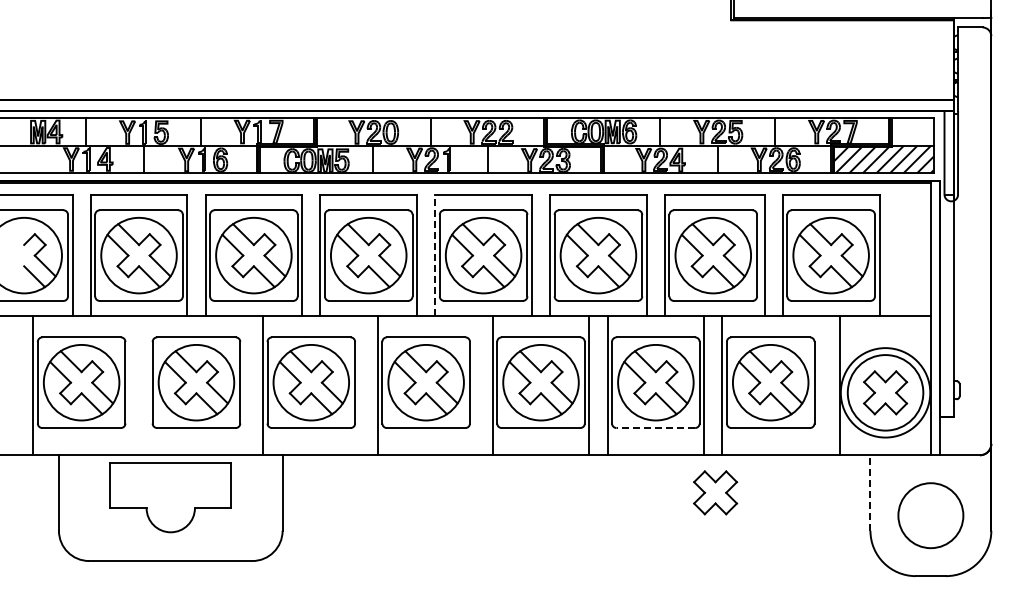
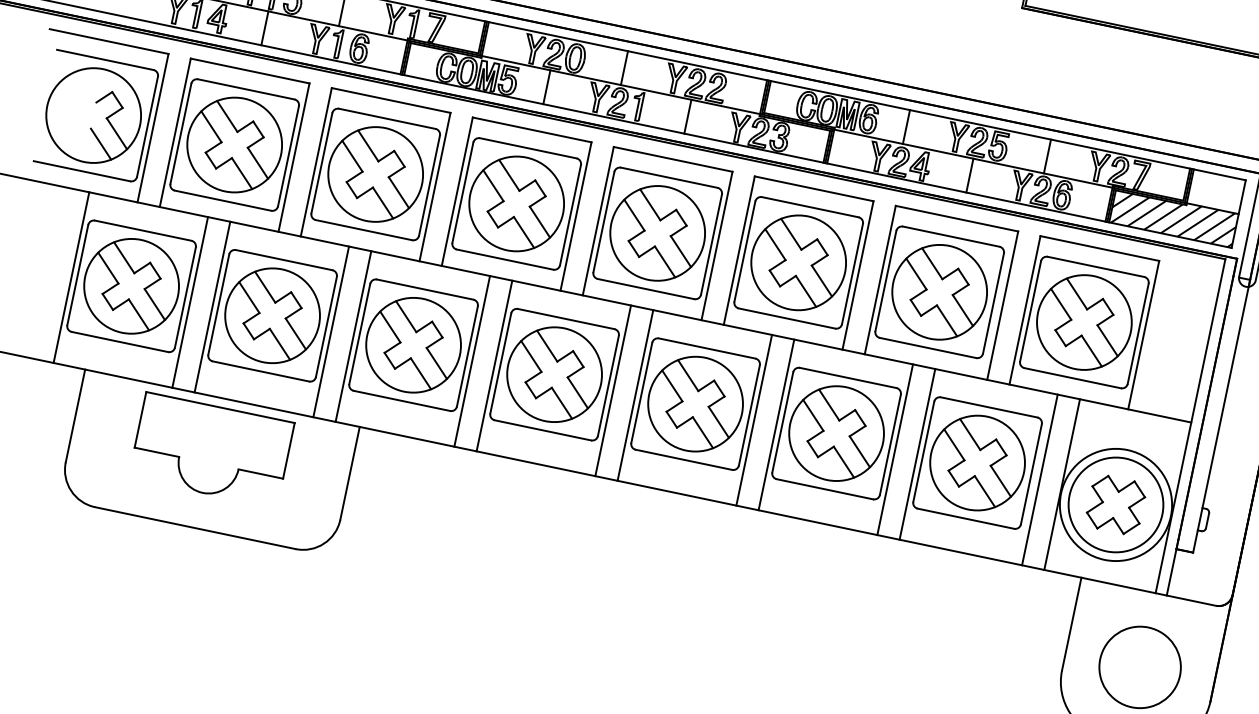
line: (435, 255) -> (598, 220), dashed -> solid
line: (129, 385) -> (189, 302), added
line: (148, 385) -> (212, 306), added
line: (244, 385) -> (330, 331), added
line: (359, 385) -> (472, 361), added
line: (474, 385) -> (613, 390), added
line: (822, 385) -> (1040, 479), added
line: (655, 428) -> (824, 489), dashed -> solid
part: (715, 492) -> (881, 583), removed
line: (870, 493) -> (1071, 624), dashed -> solid

